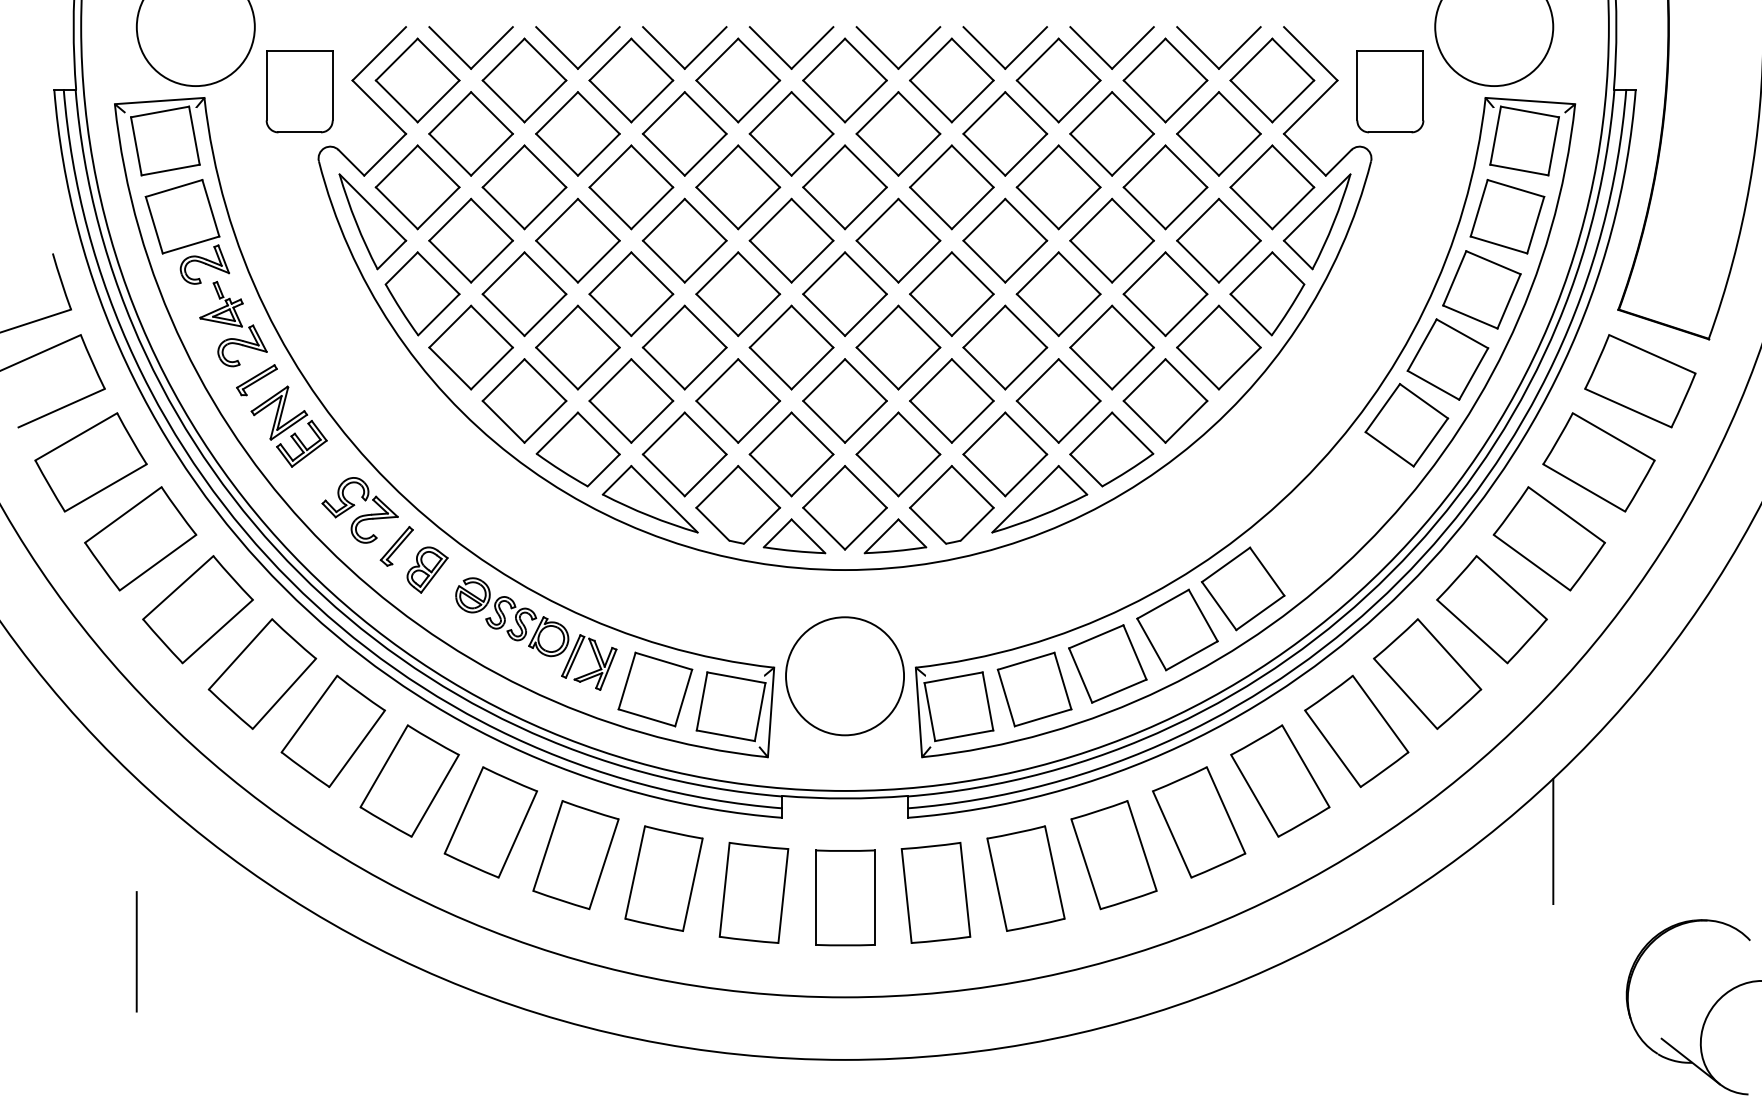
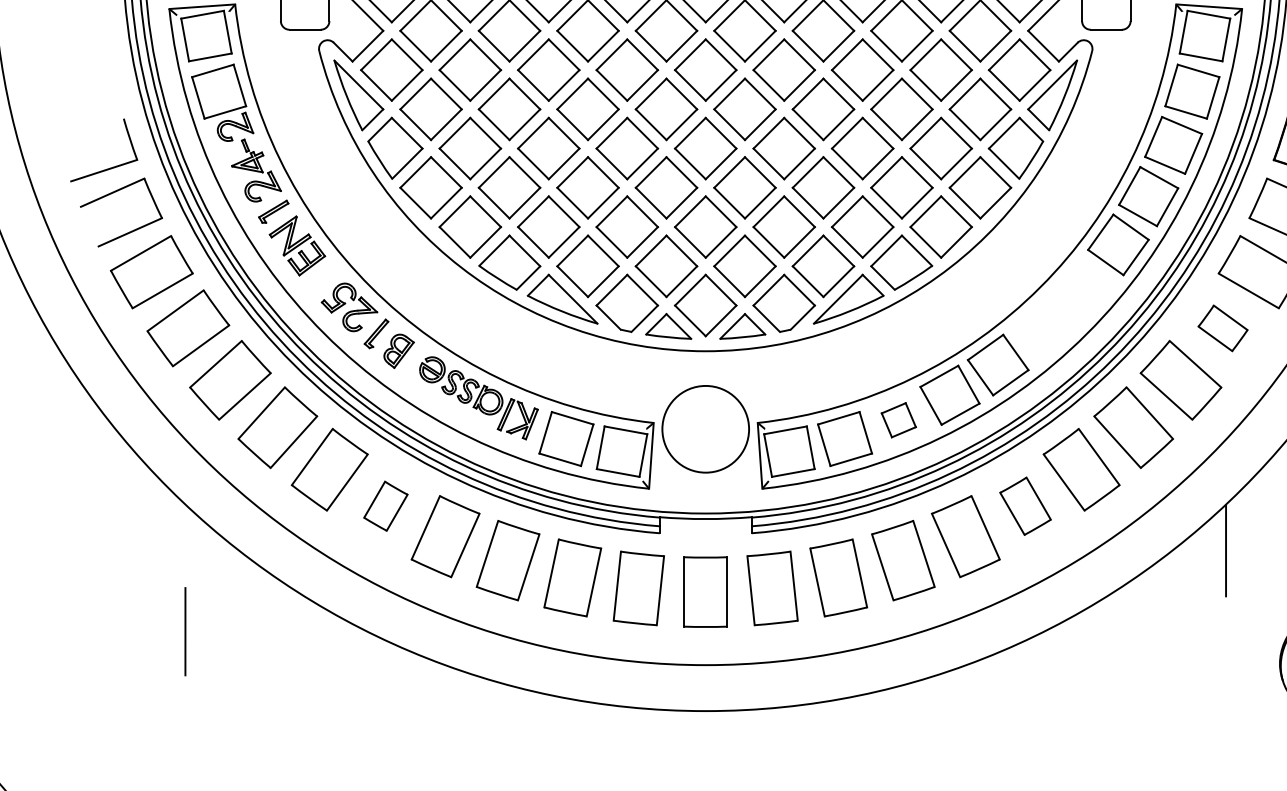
part: (1548, 538) -> (1222, 328), size x0.6
part: (1107, 663) -> (898, 419), size x0.6
part: (409, 780) -> (385, 505), size x0.6
part: (1280, 780) -> (1025, 505), size x0.7

